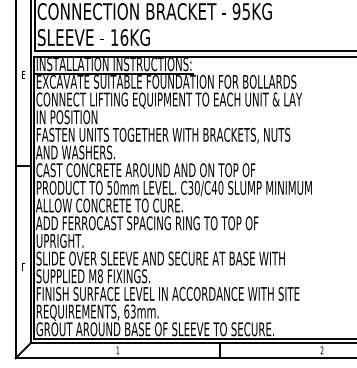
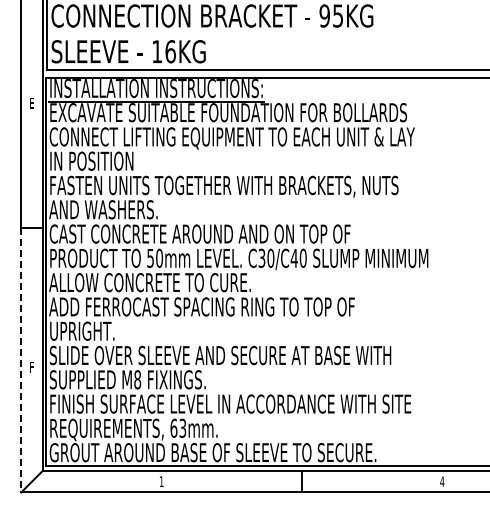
line: (15, 262) -> (21, 360), solid -> dashed
text: (322, 350) -> (442, 481), 2 -> 4

